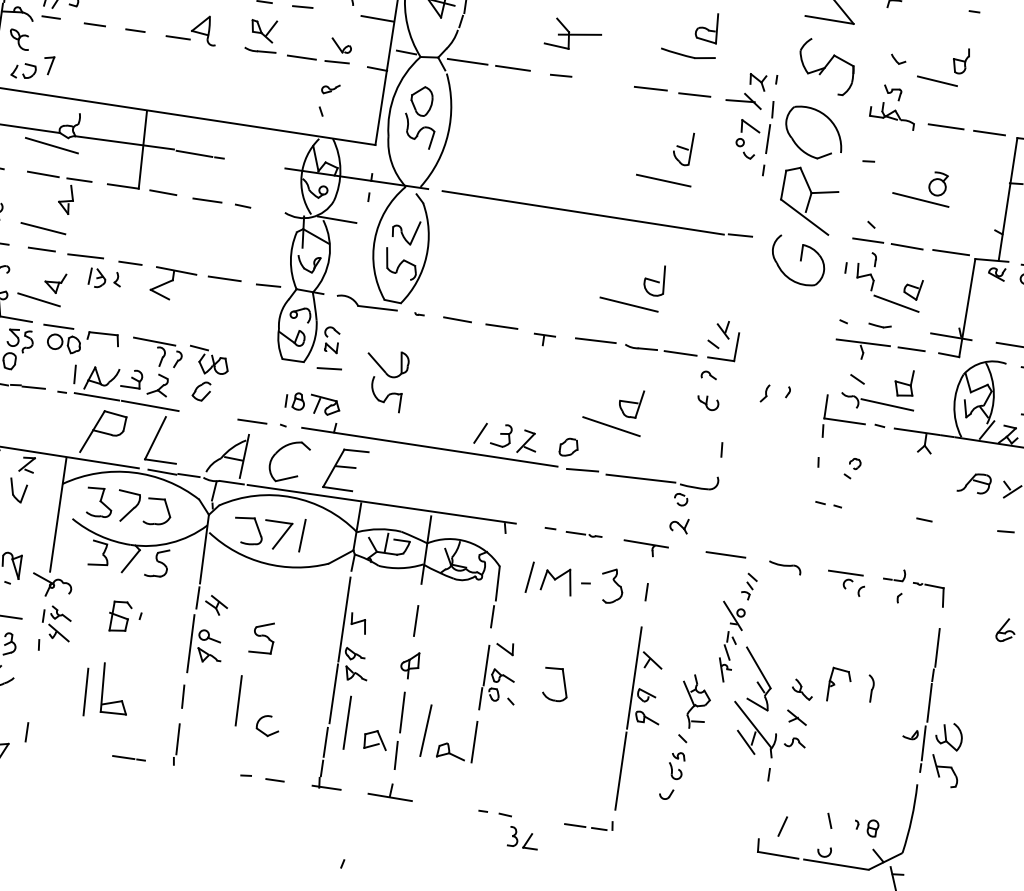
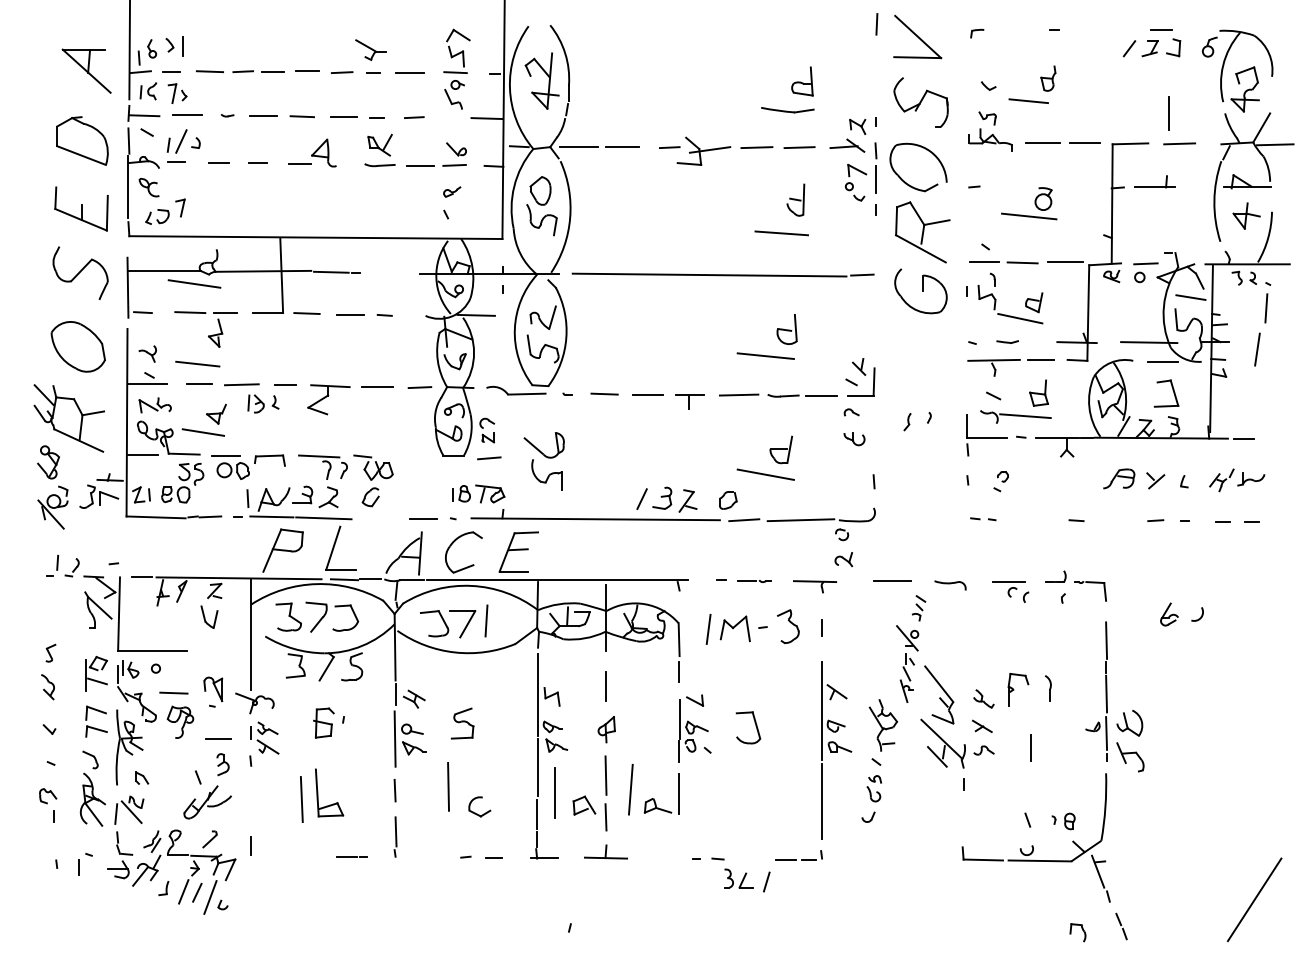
part: (573, 34) -> (703, 150), moved
part: (543, 339) -> (689, 401), size x1.43
line: (844, 746) -> (1031, 747), added
line: (782, 826) -> (766, 881), moved

